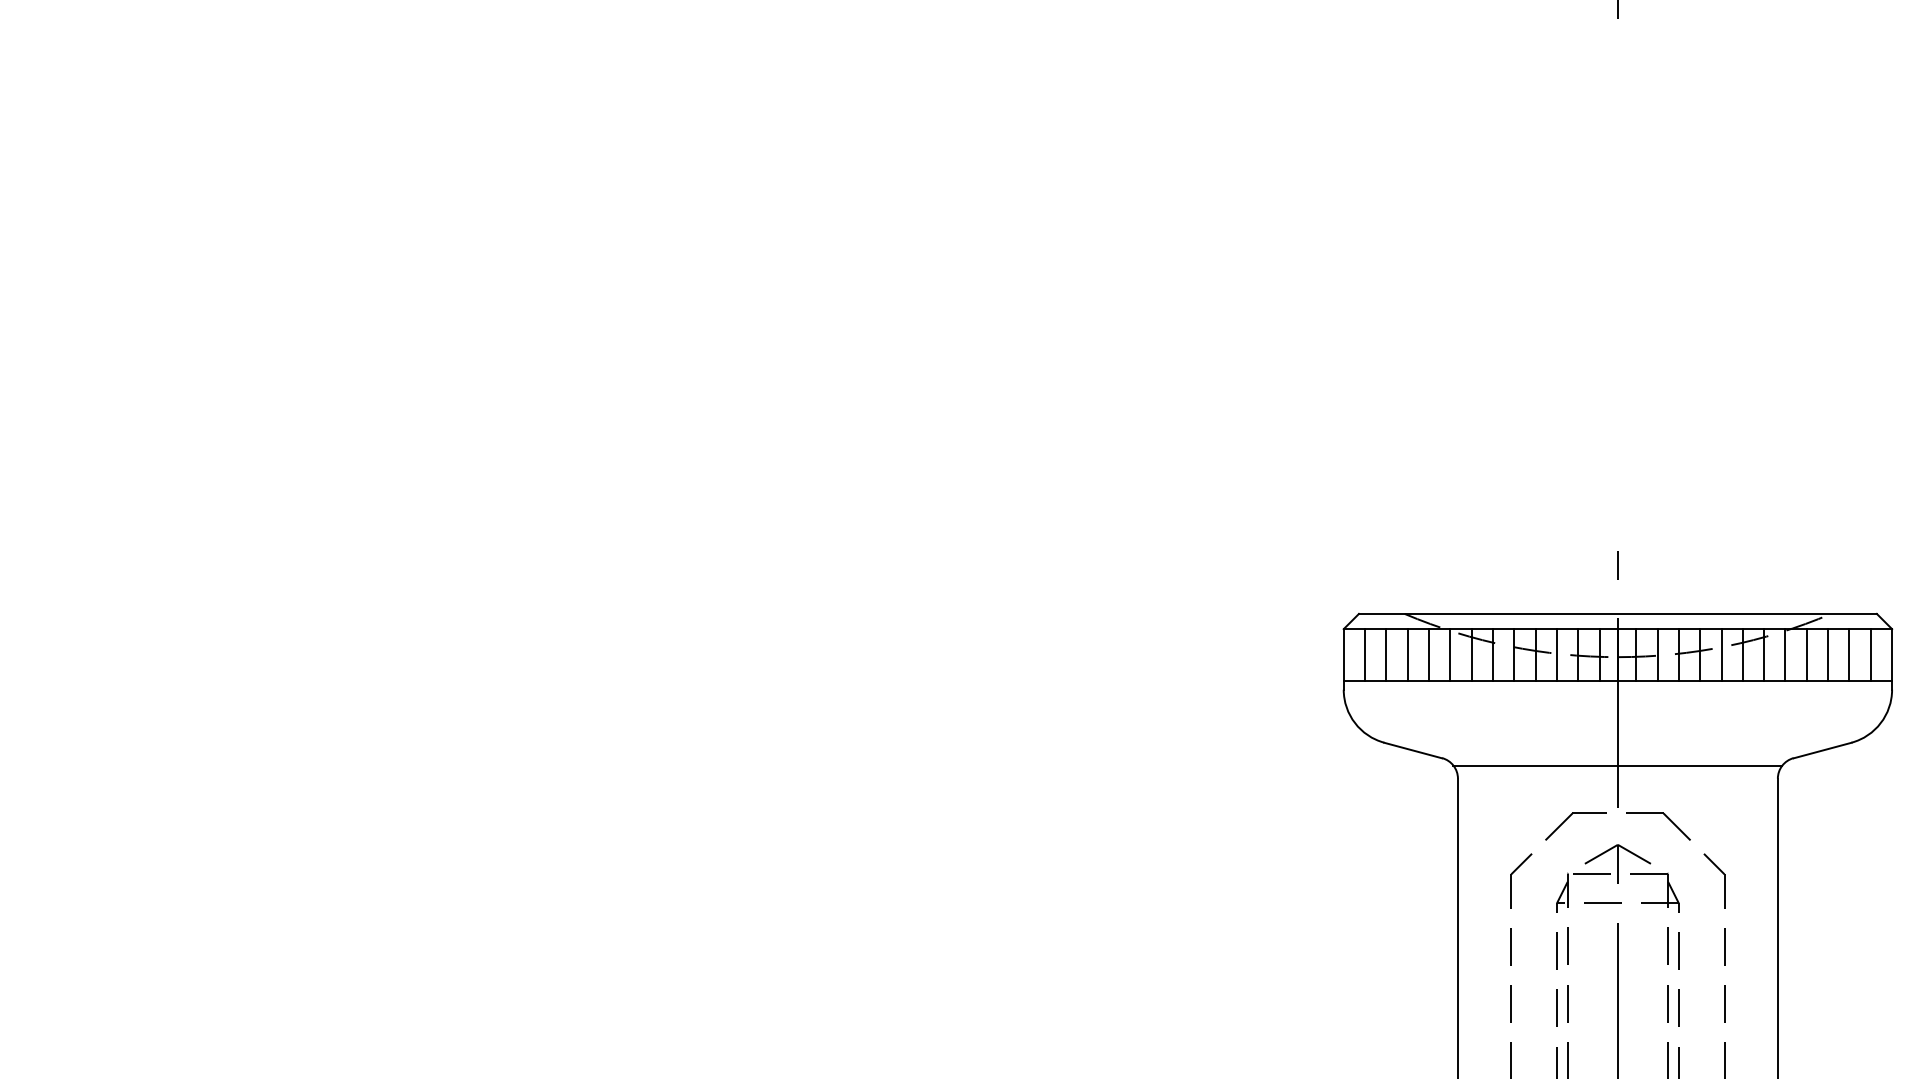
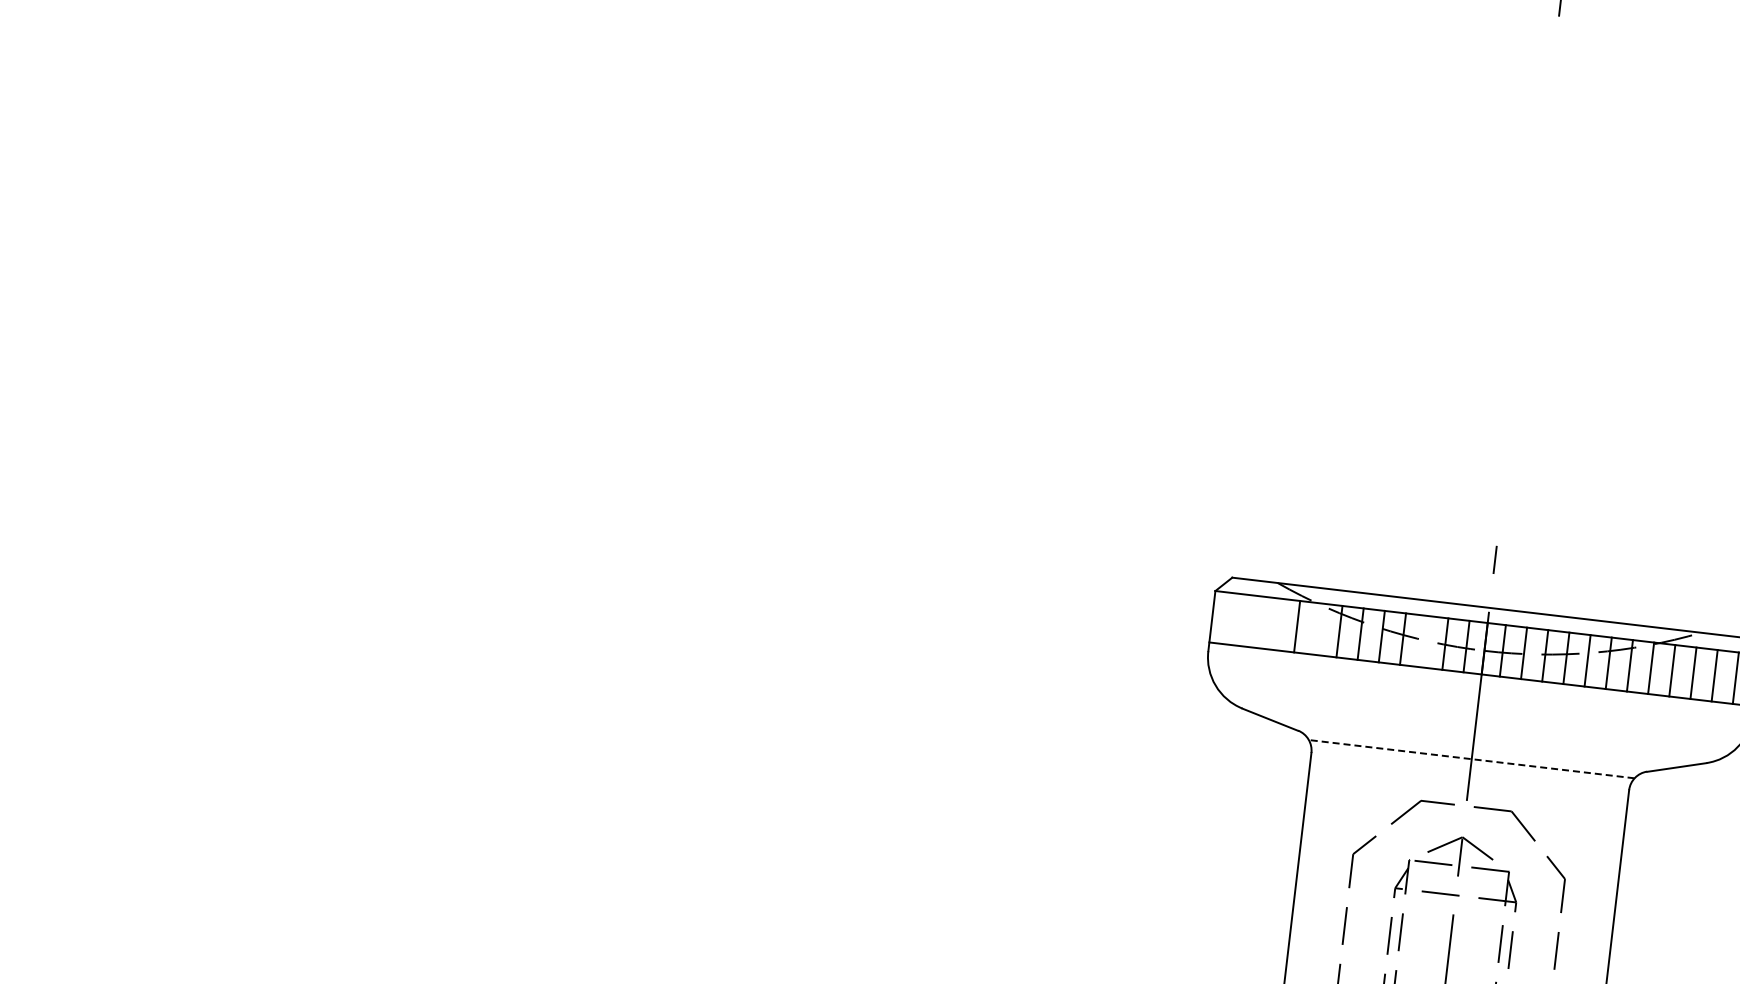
line: (1365, 654) -> (1234, 618), removed
line: (1386, 654) -> (1254, 621), removed
line: (1407, 654) -> (1275, 623), removed
line: (1450, 654) -> (1318, 628), removed
line: (1556, 654) -> (1423, 641), removed
line: (1617, 766) -> (1471, 759), solid -> dashed

